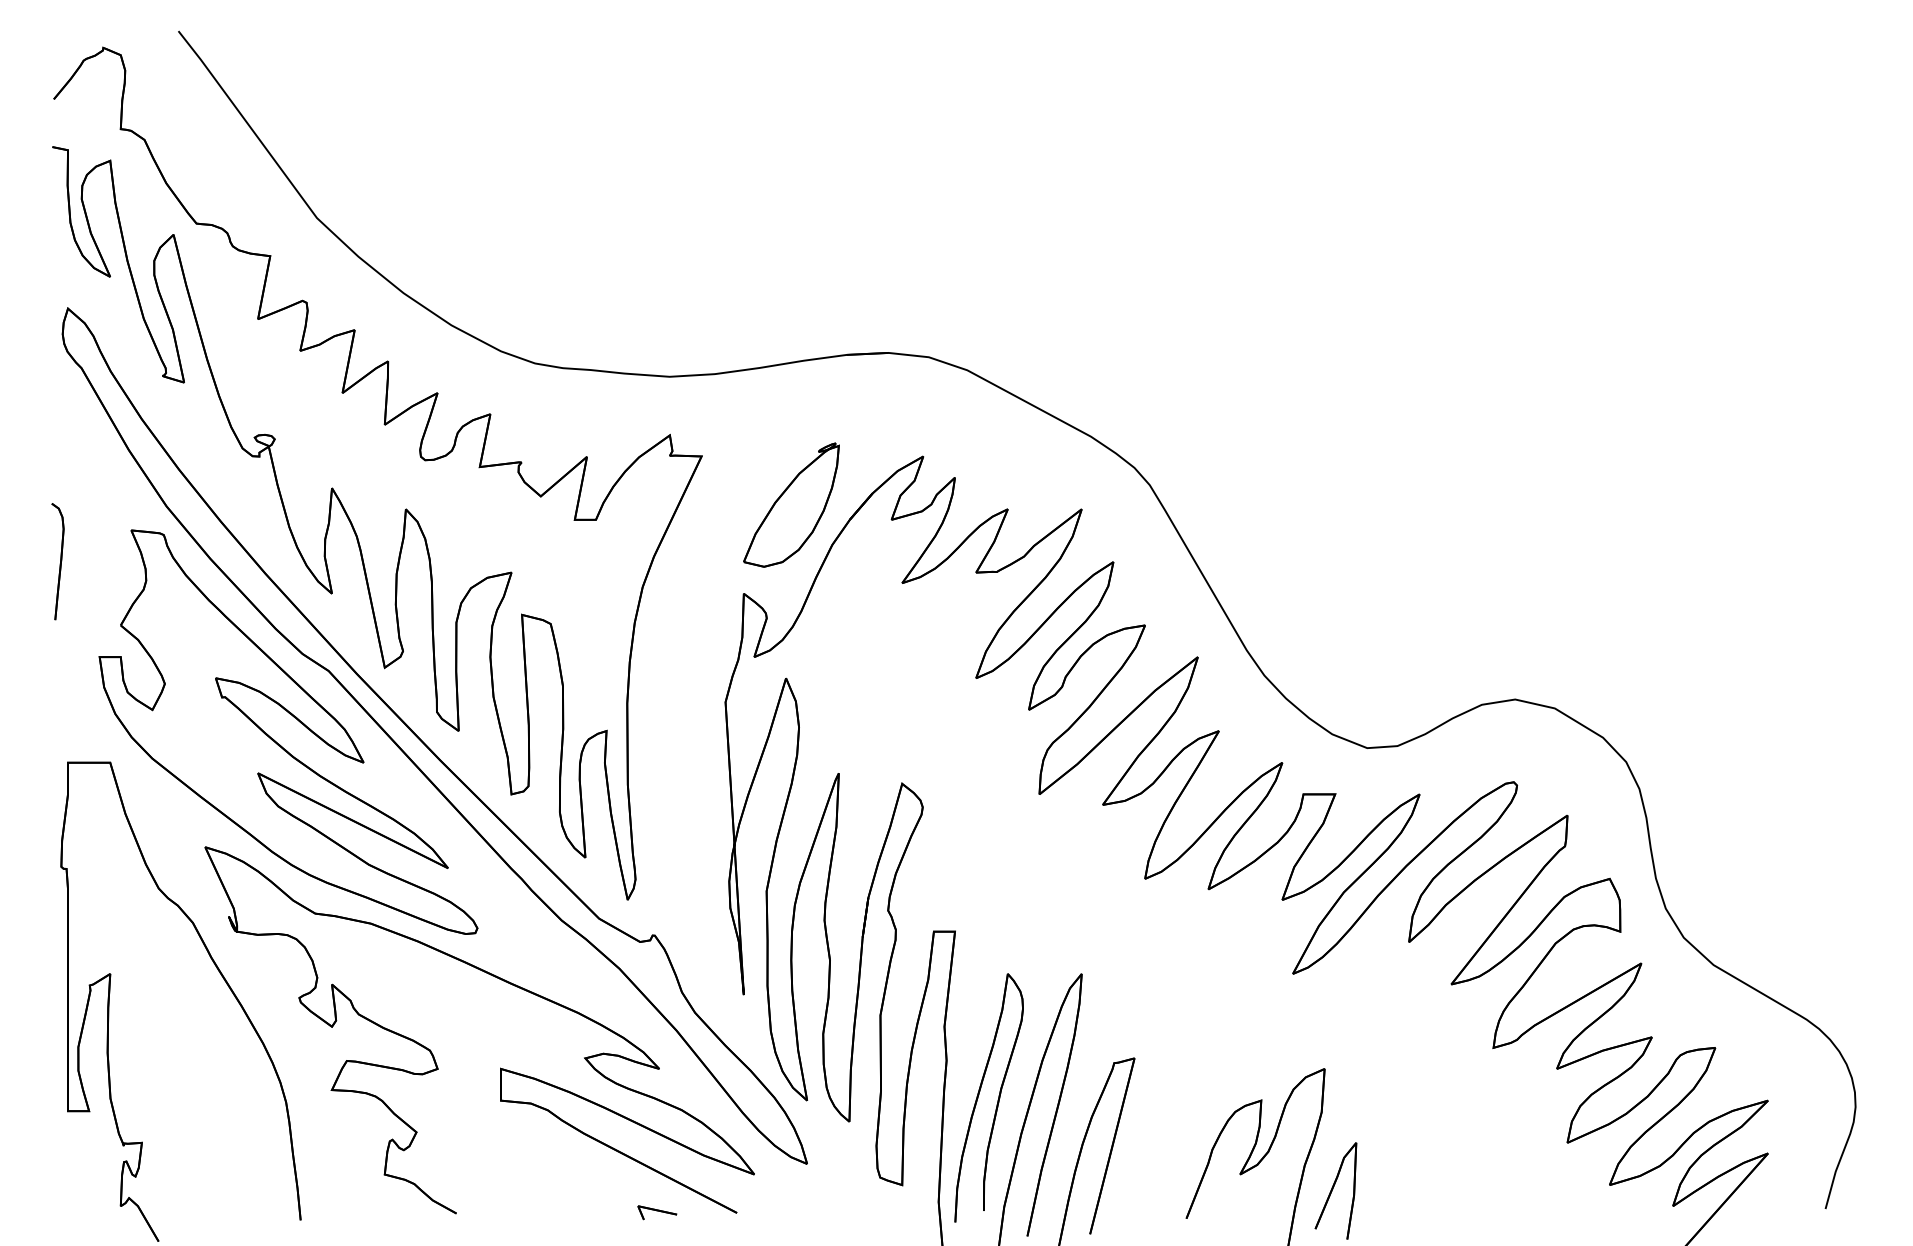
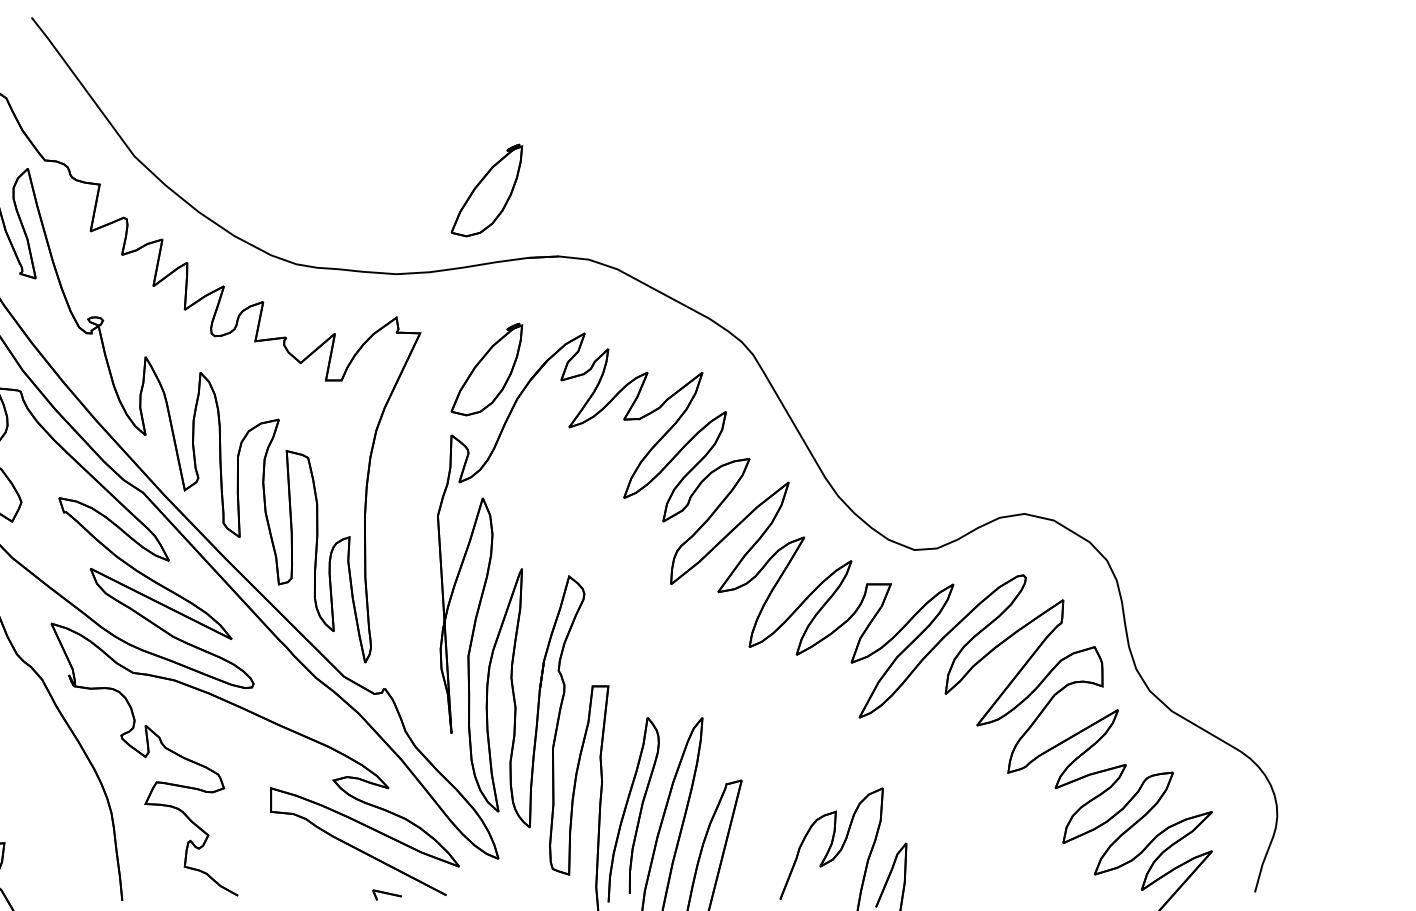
part: (791, 263) -> (486, 190), added

